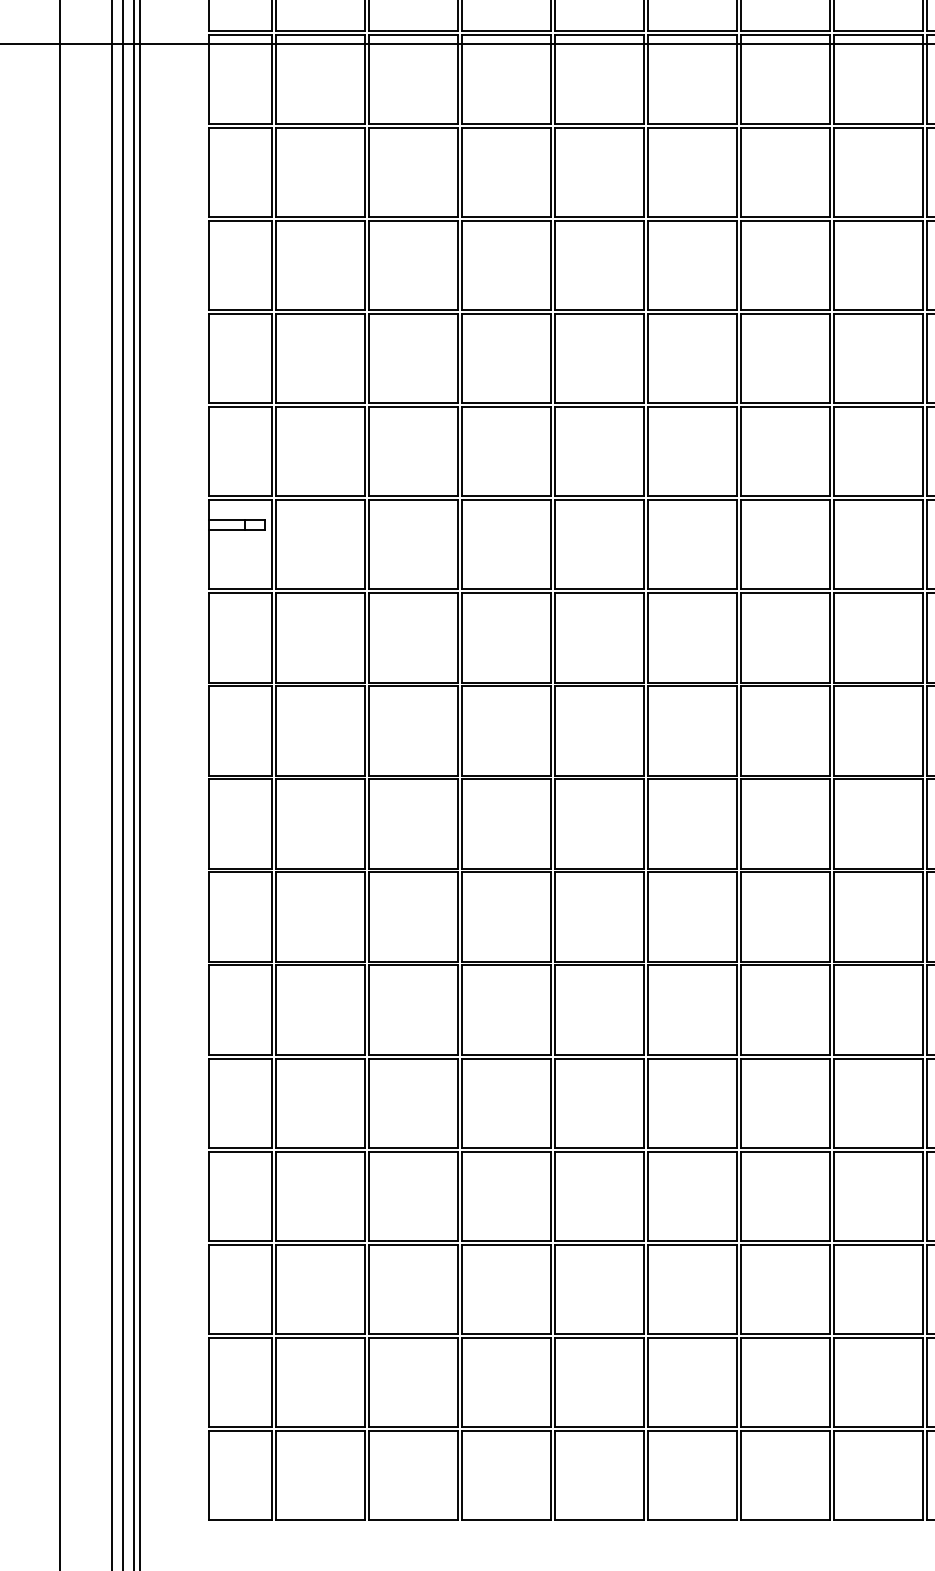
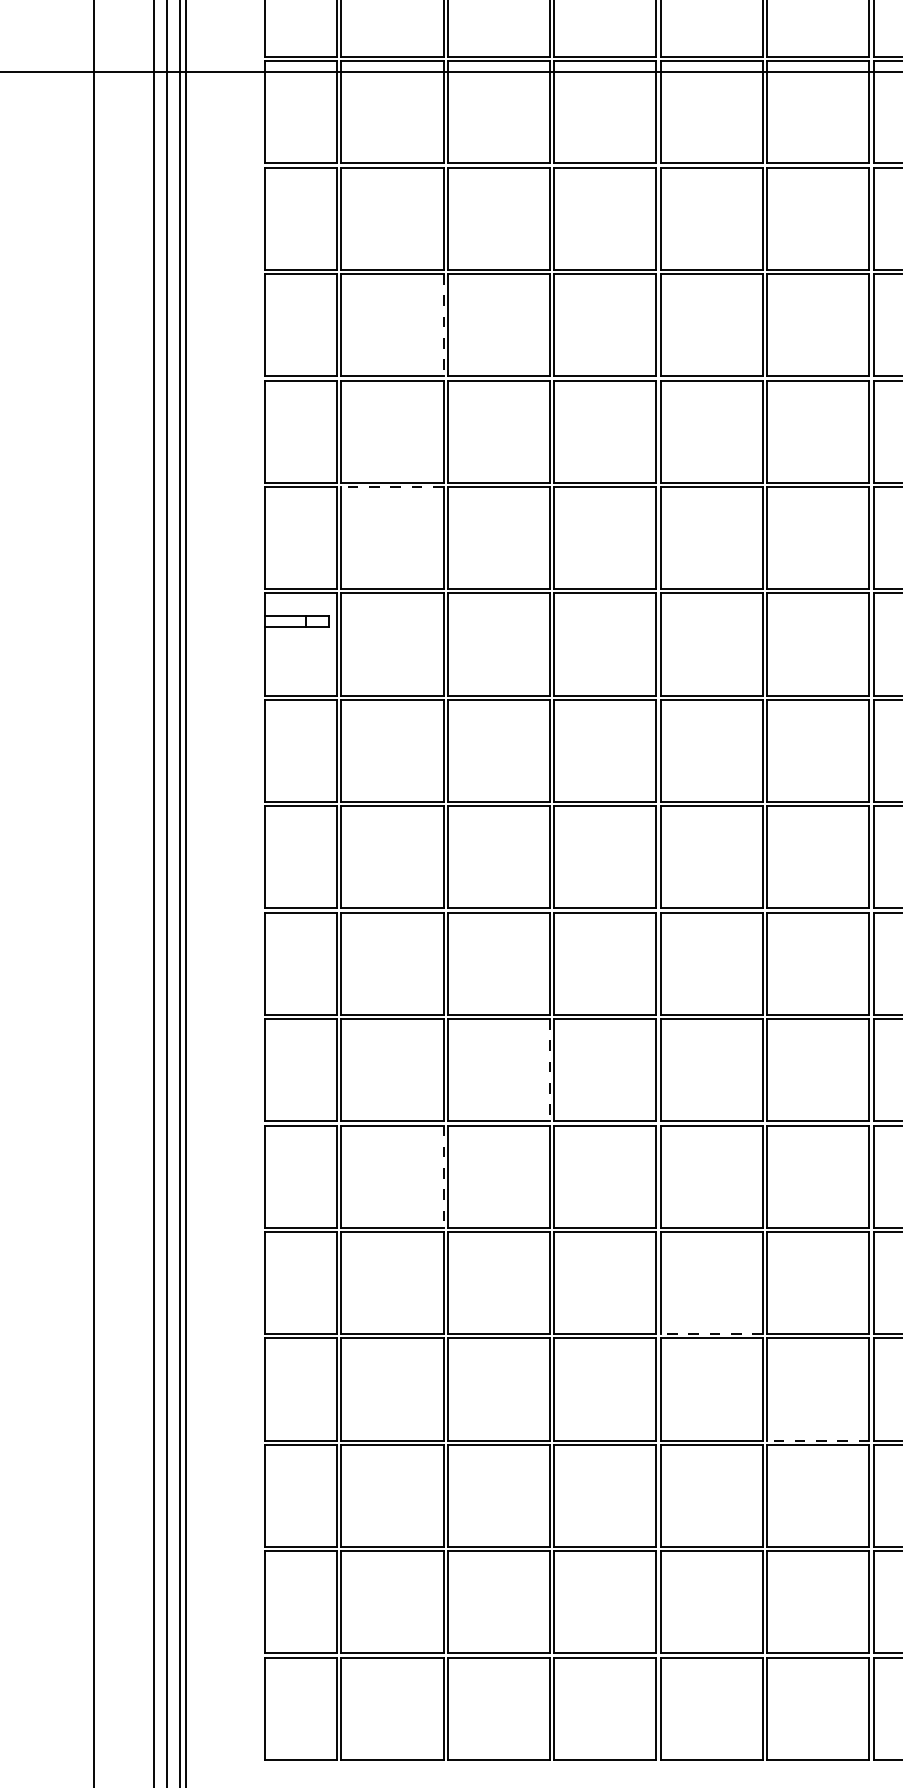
line: (364, 265) -> (443, 325), solid -> dashed
line: (320, 407) -> (392, 487), solid -> dashed
line: (457, 917) -> (549, 1070), solid -> dashed
line: (364, 1010) -> (443, 1177), solid -> dashed
line: (599, 1147) -> (711, 1333), solid -> dashed
line: (692, 1240) -> (818, 1440), solid -> dashed

